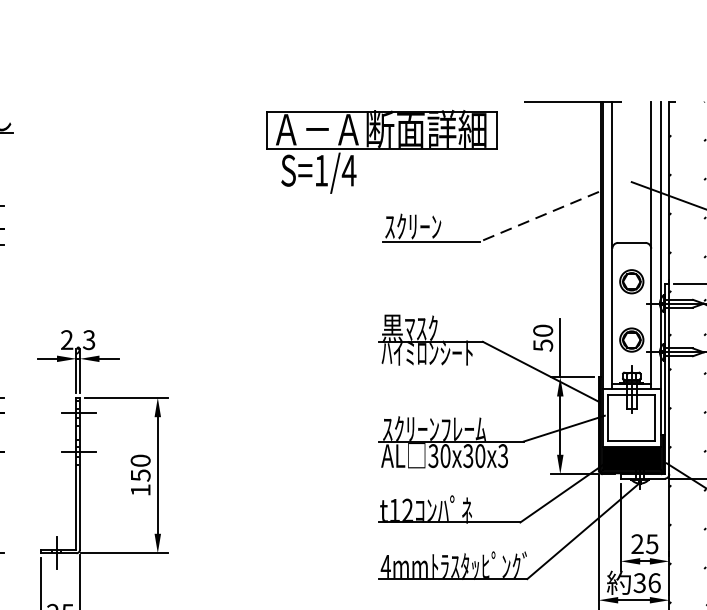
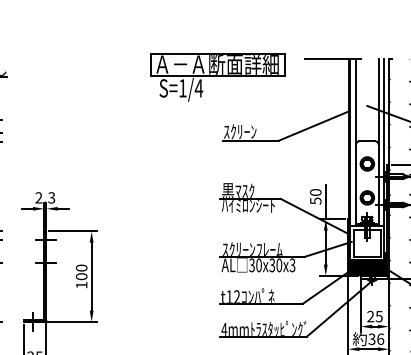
part: (381, 152) -> (217, 77), moved
line: (539, 217) -> (313, 126), dashed -> solid
text: (140, 475) -> (81, 276), 150 -> 100

